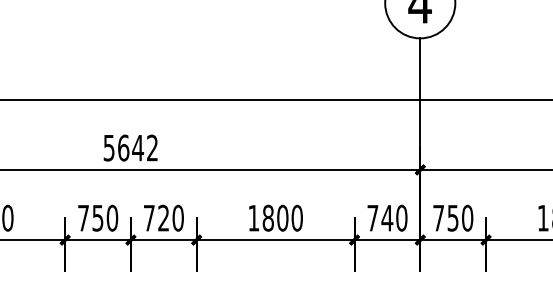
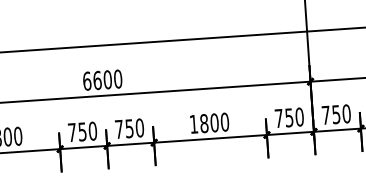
text: (130, 147) -> (102, 79), 5642 -> 6600
text: (163, 217) -> (129, 128), 720 -> 750
text: (387, 218) -> (289, 118), 740 -> 750

